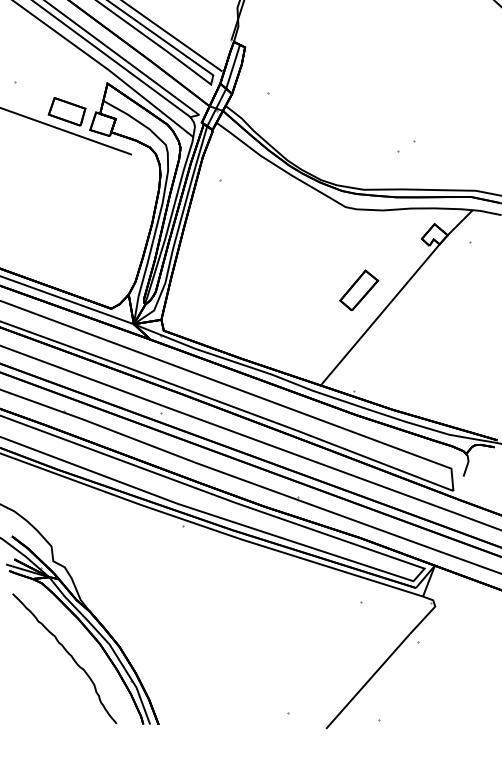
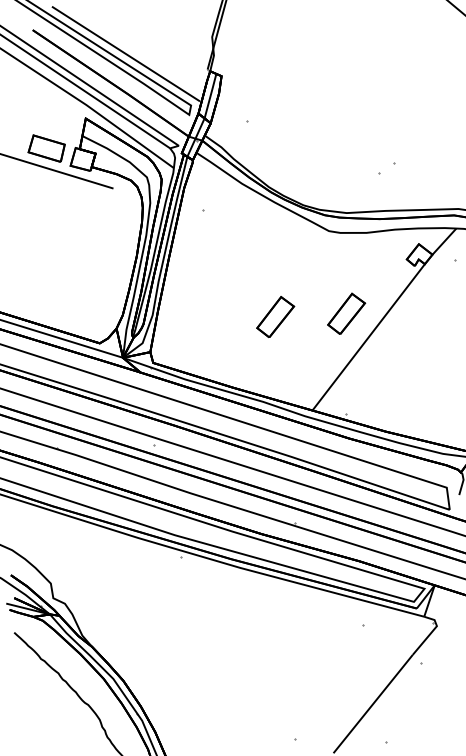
part: (288, 290) -> (275, 317), added

